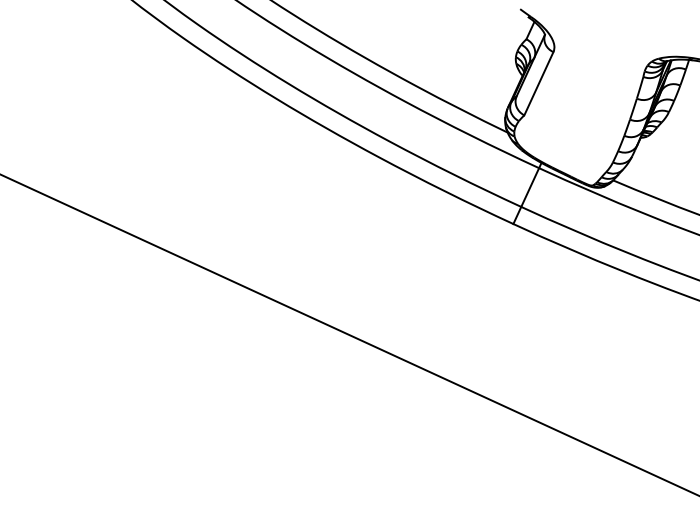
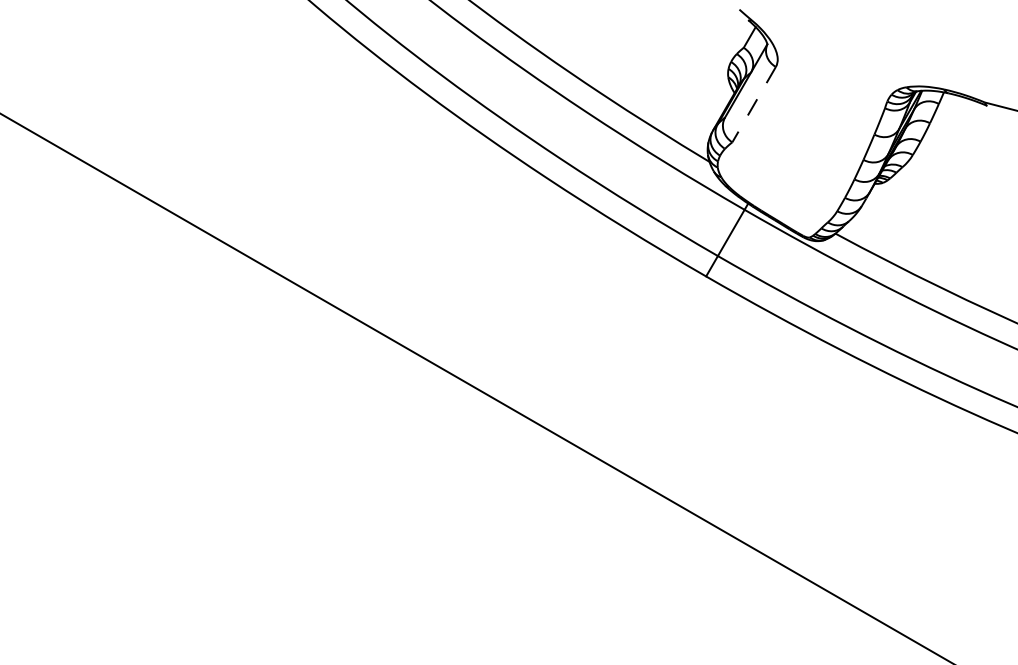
line: (539, 83) -> (754, 104), solid -> dashed

